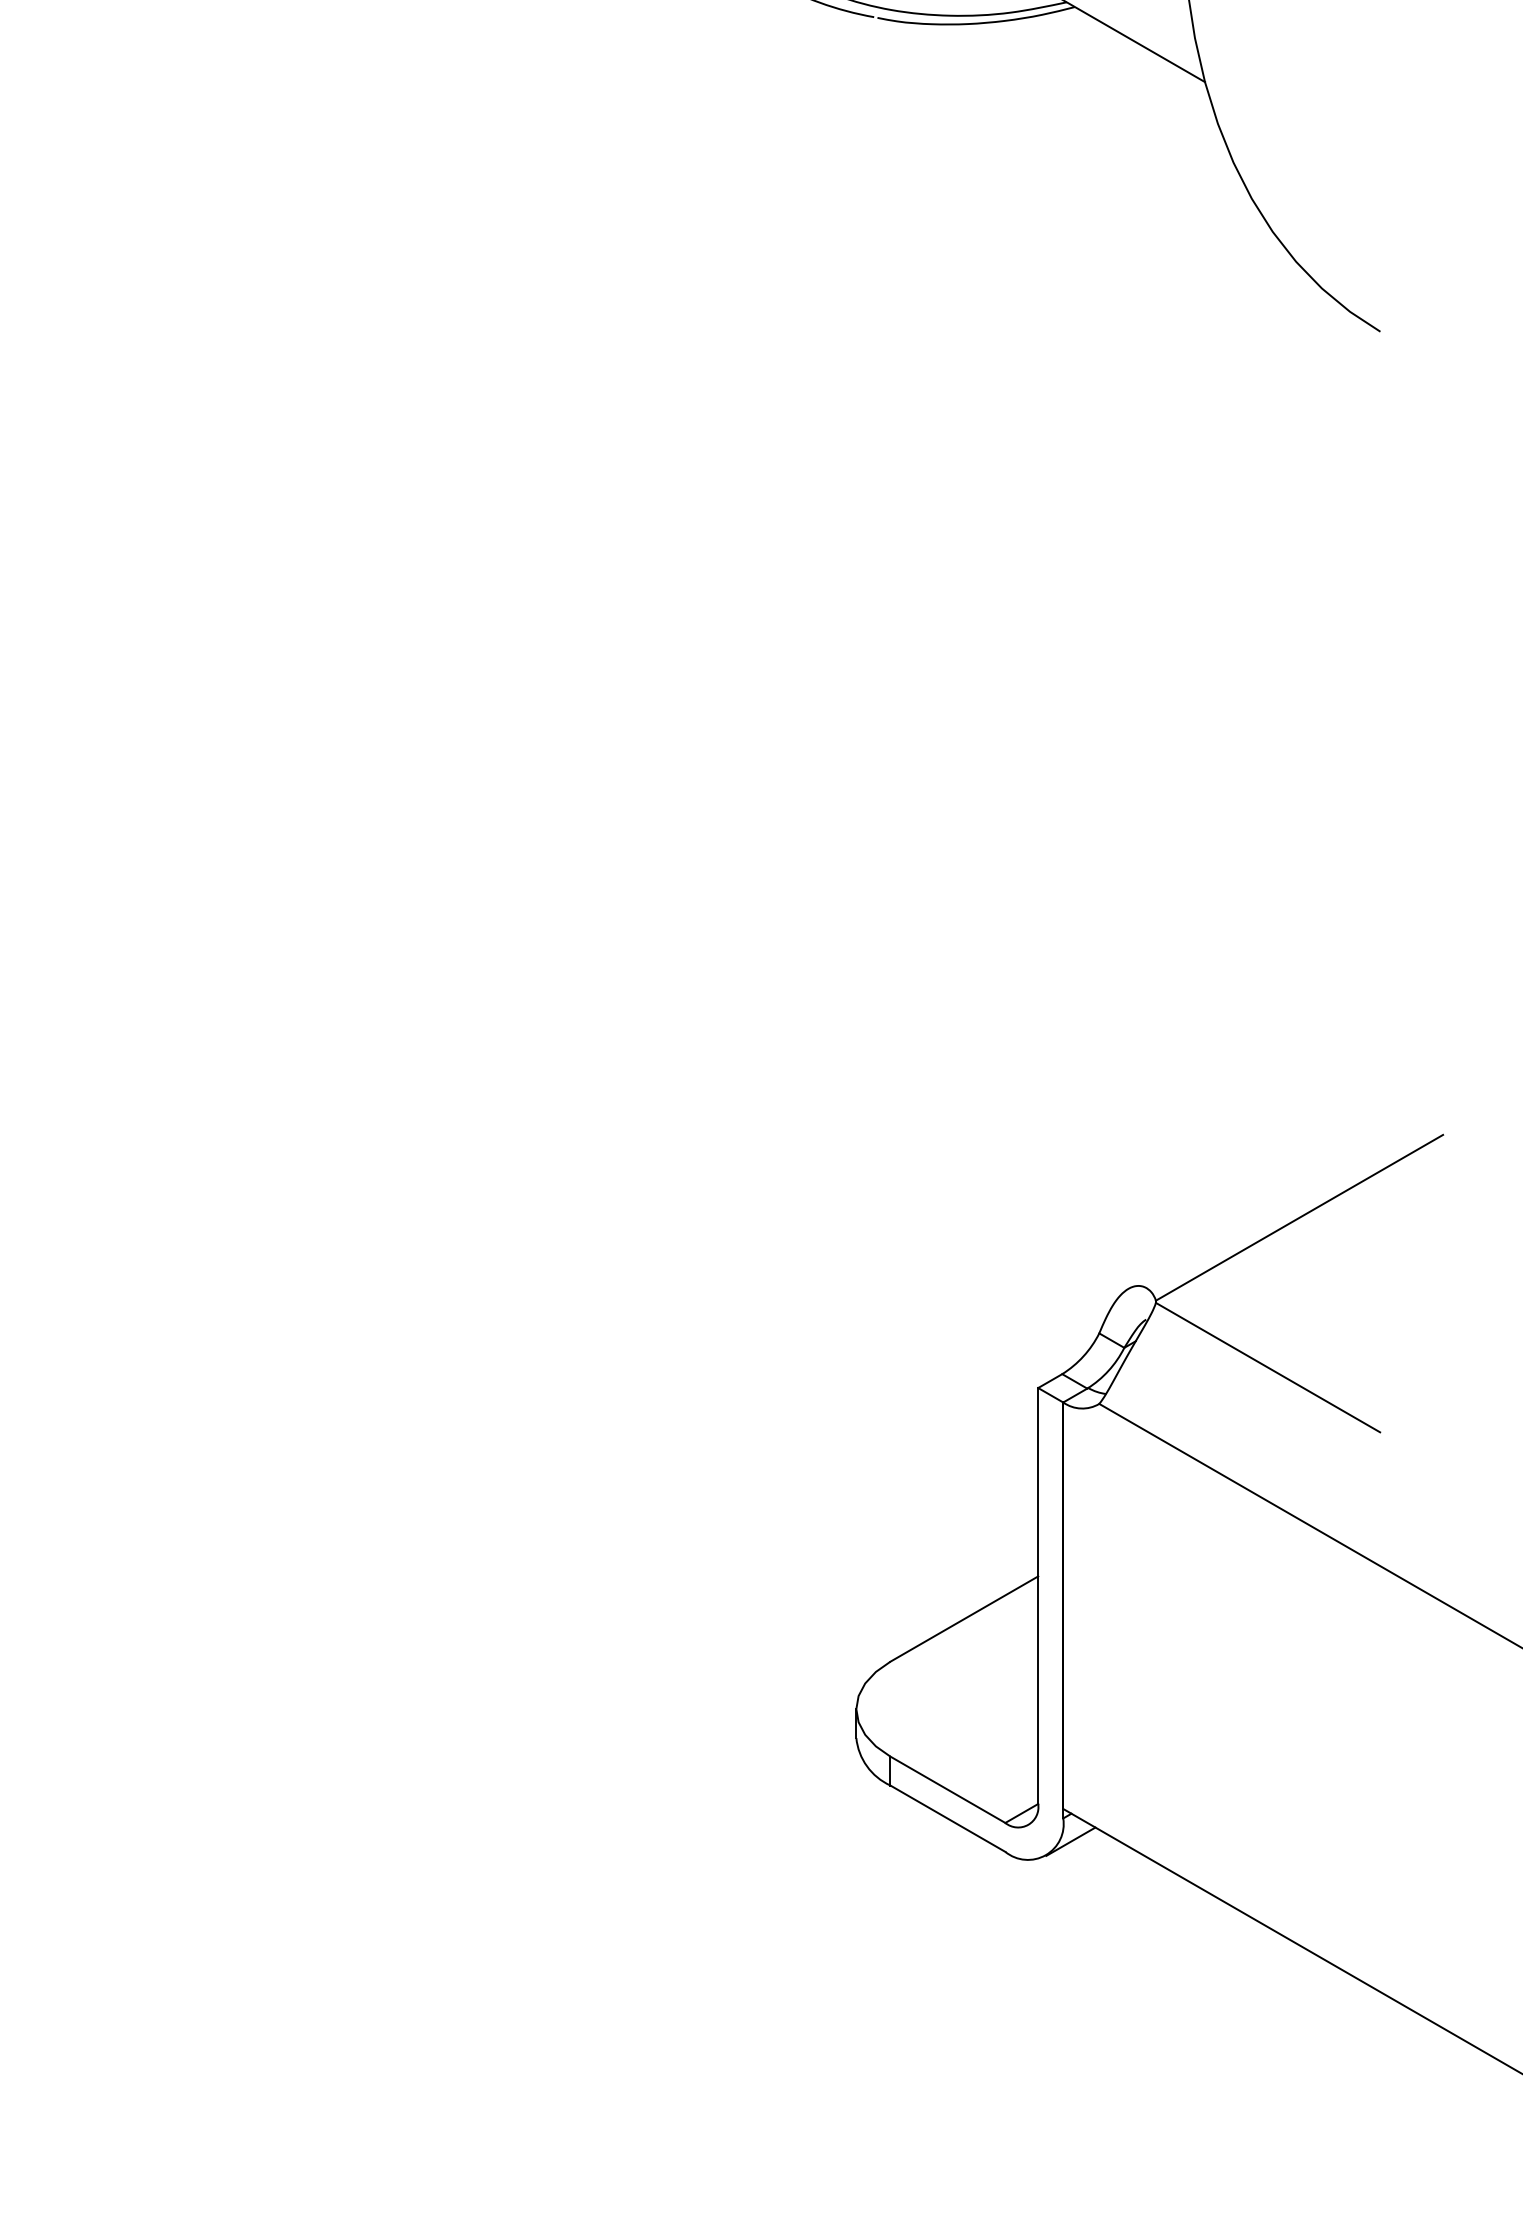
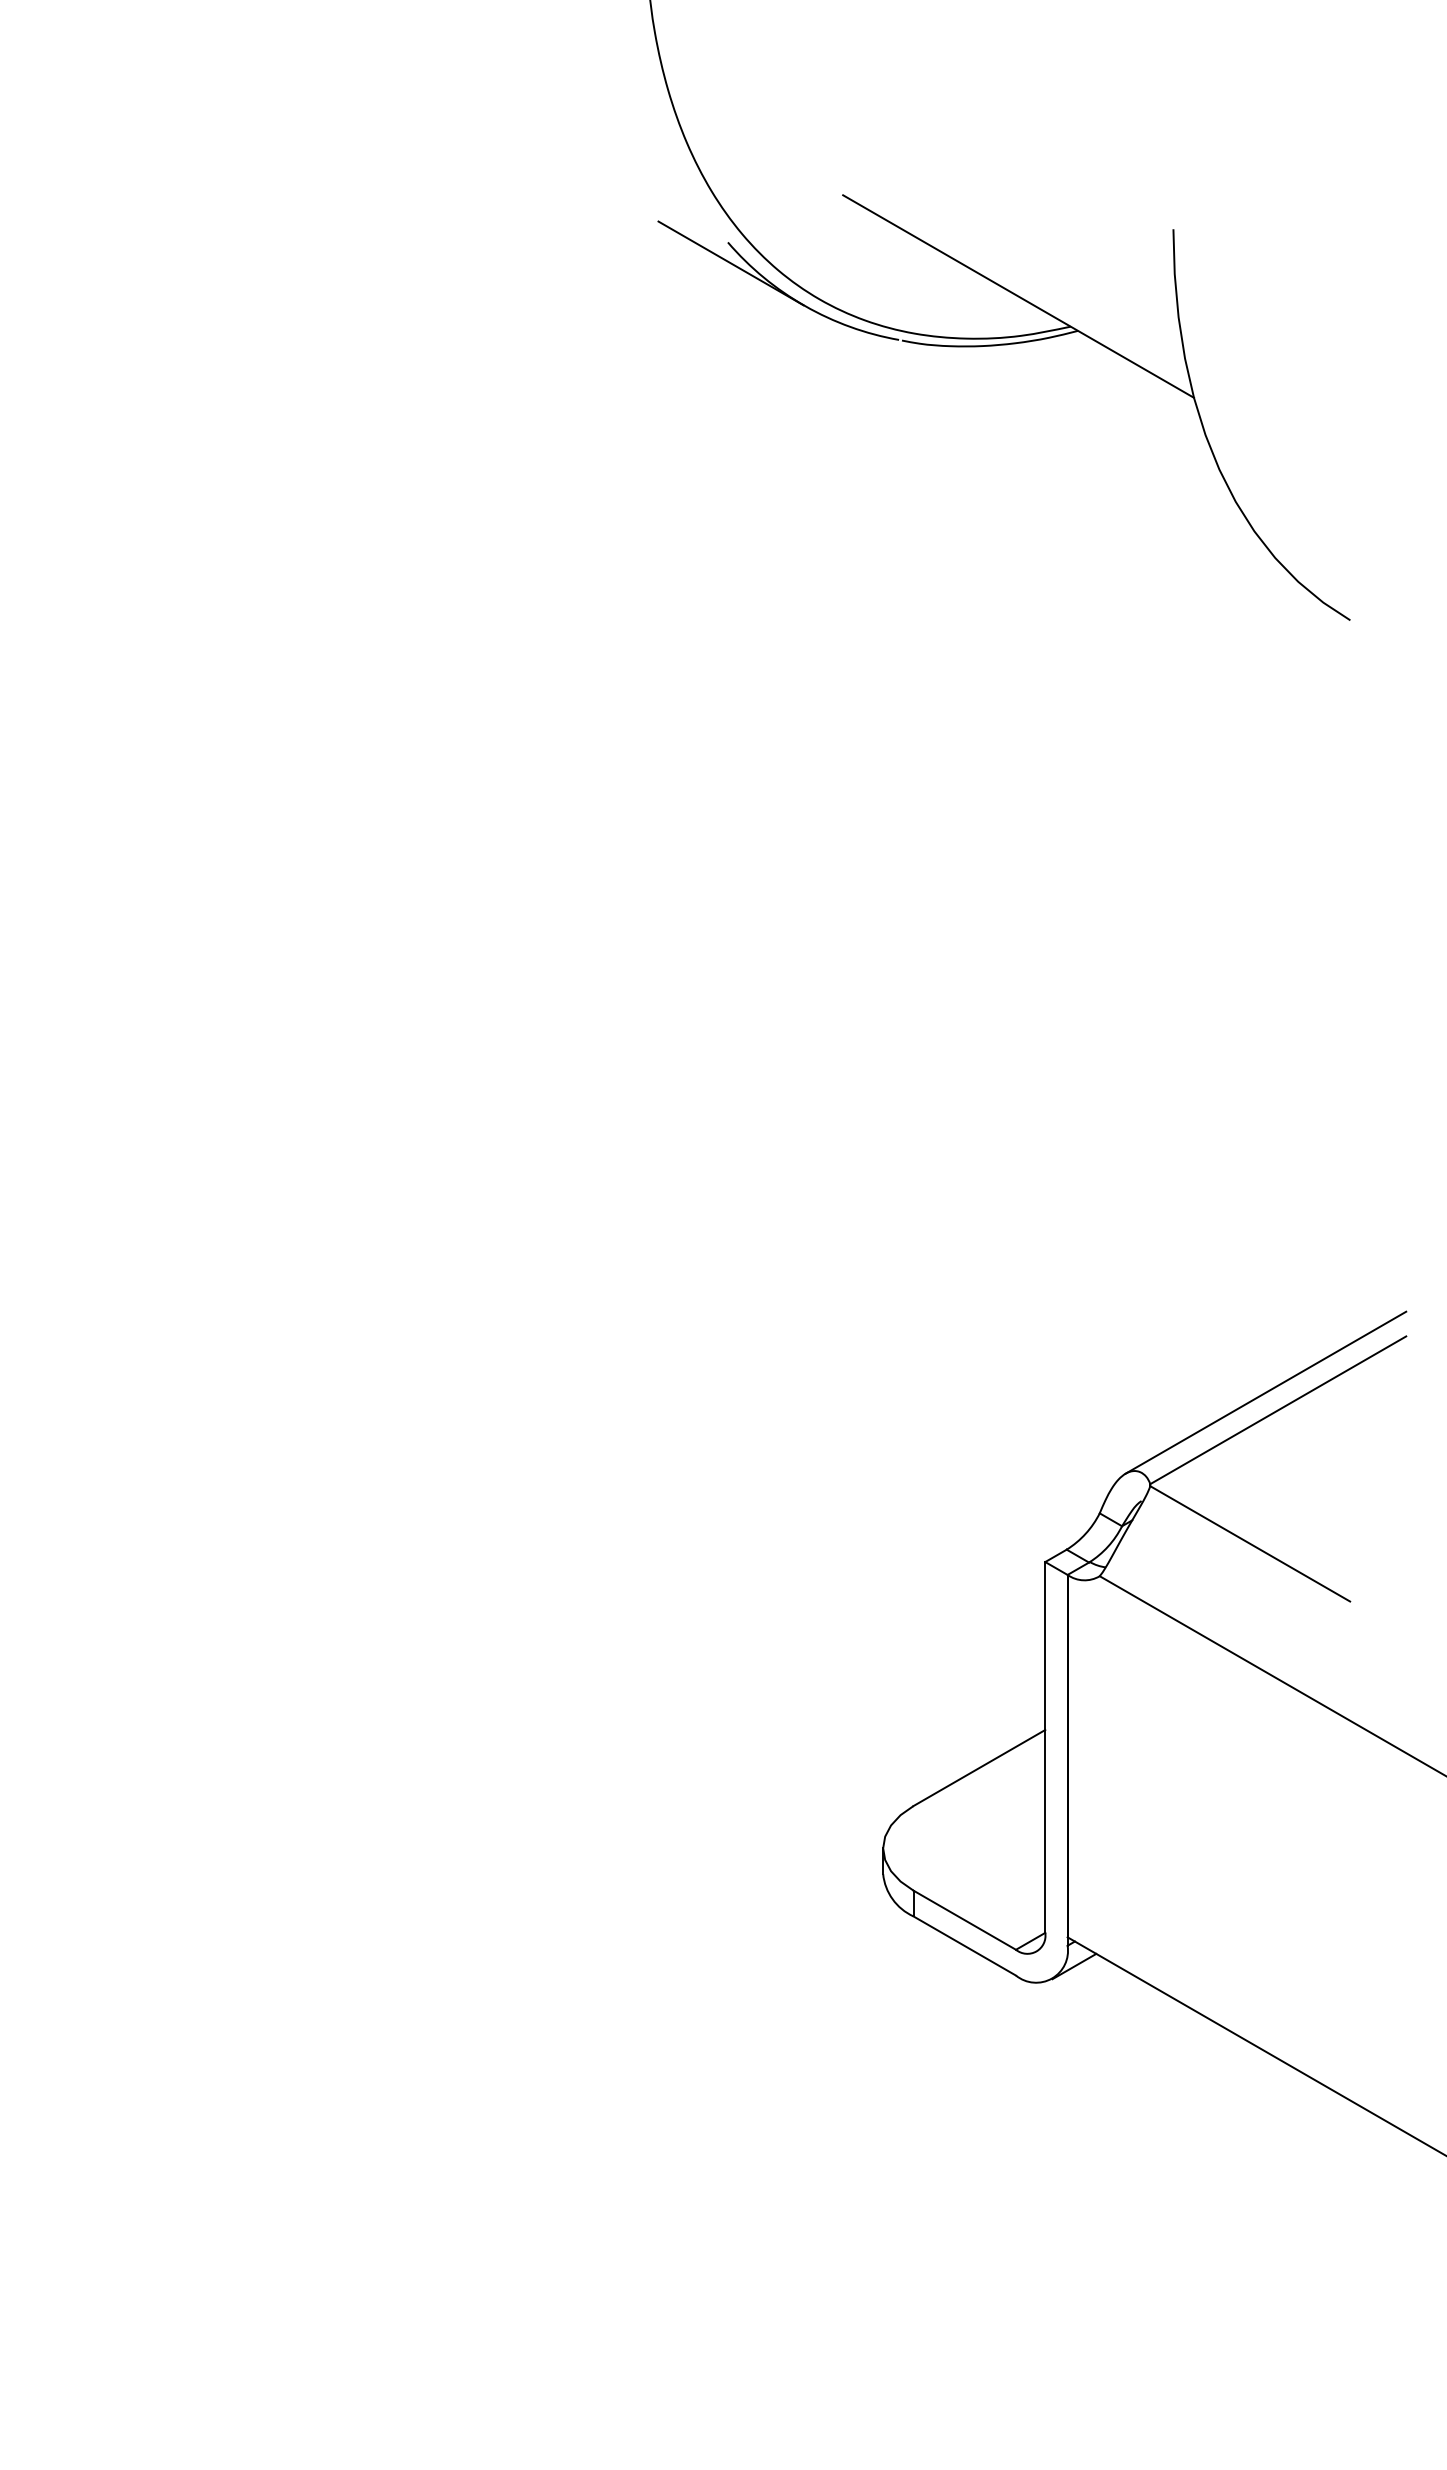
line: (1285, 1197) -> (1265, 1392), added

